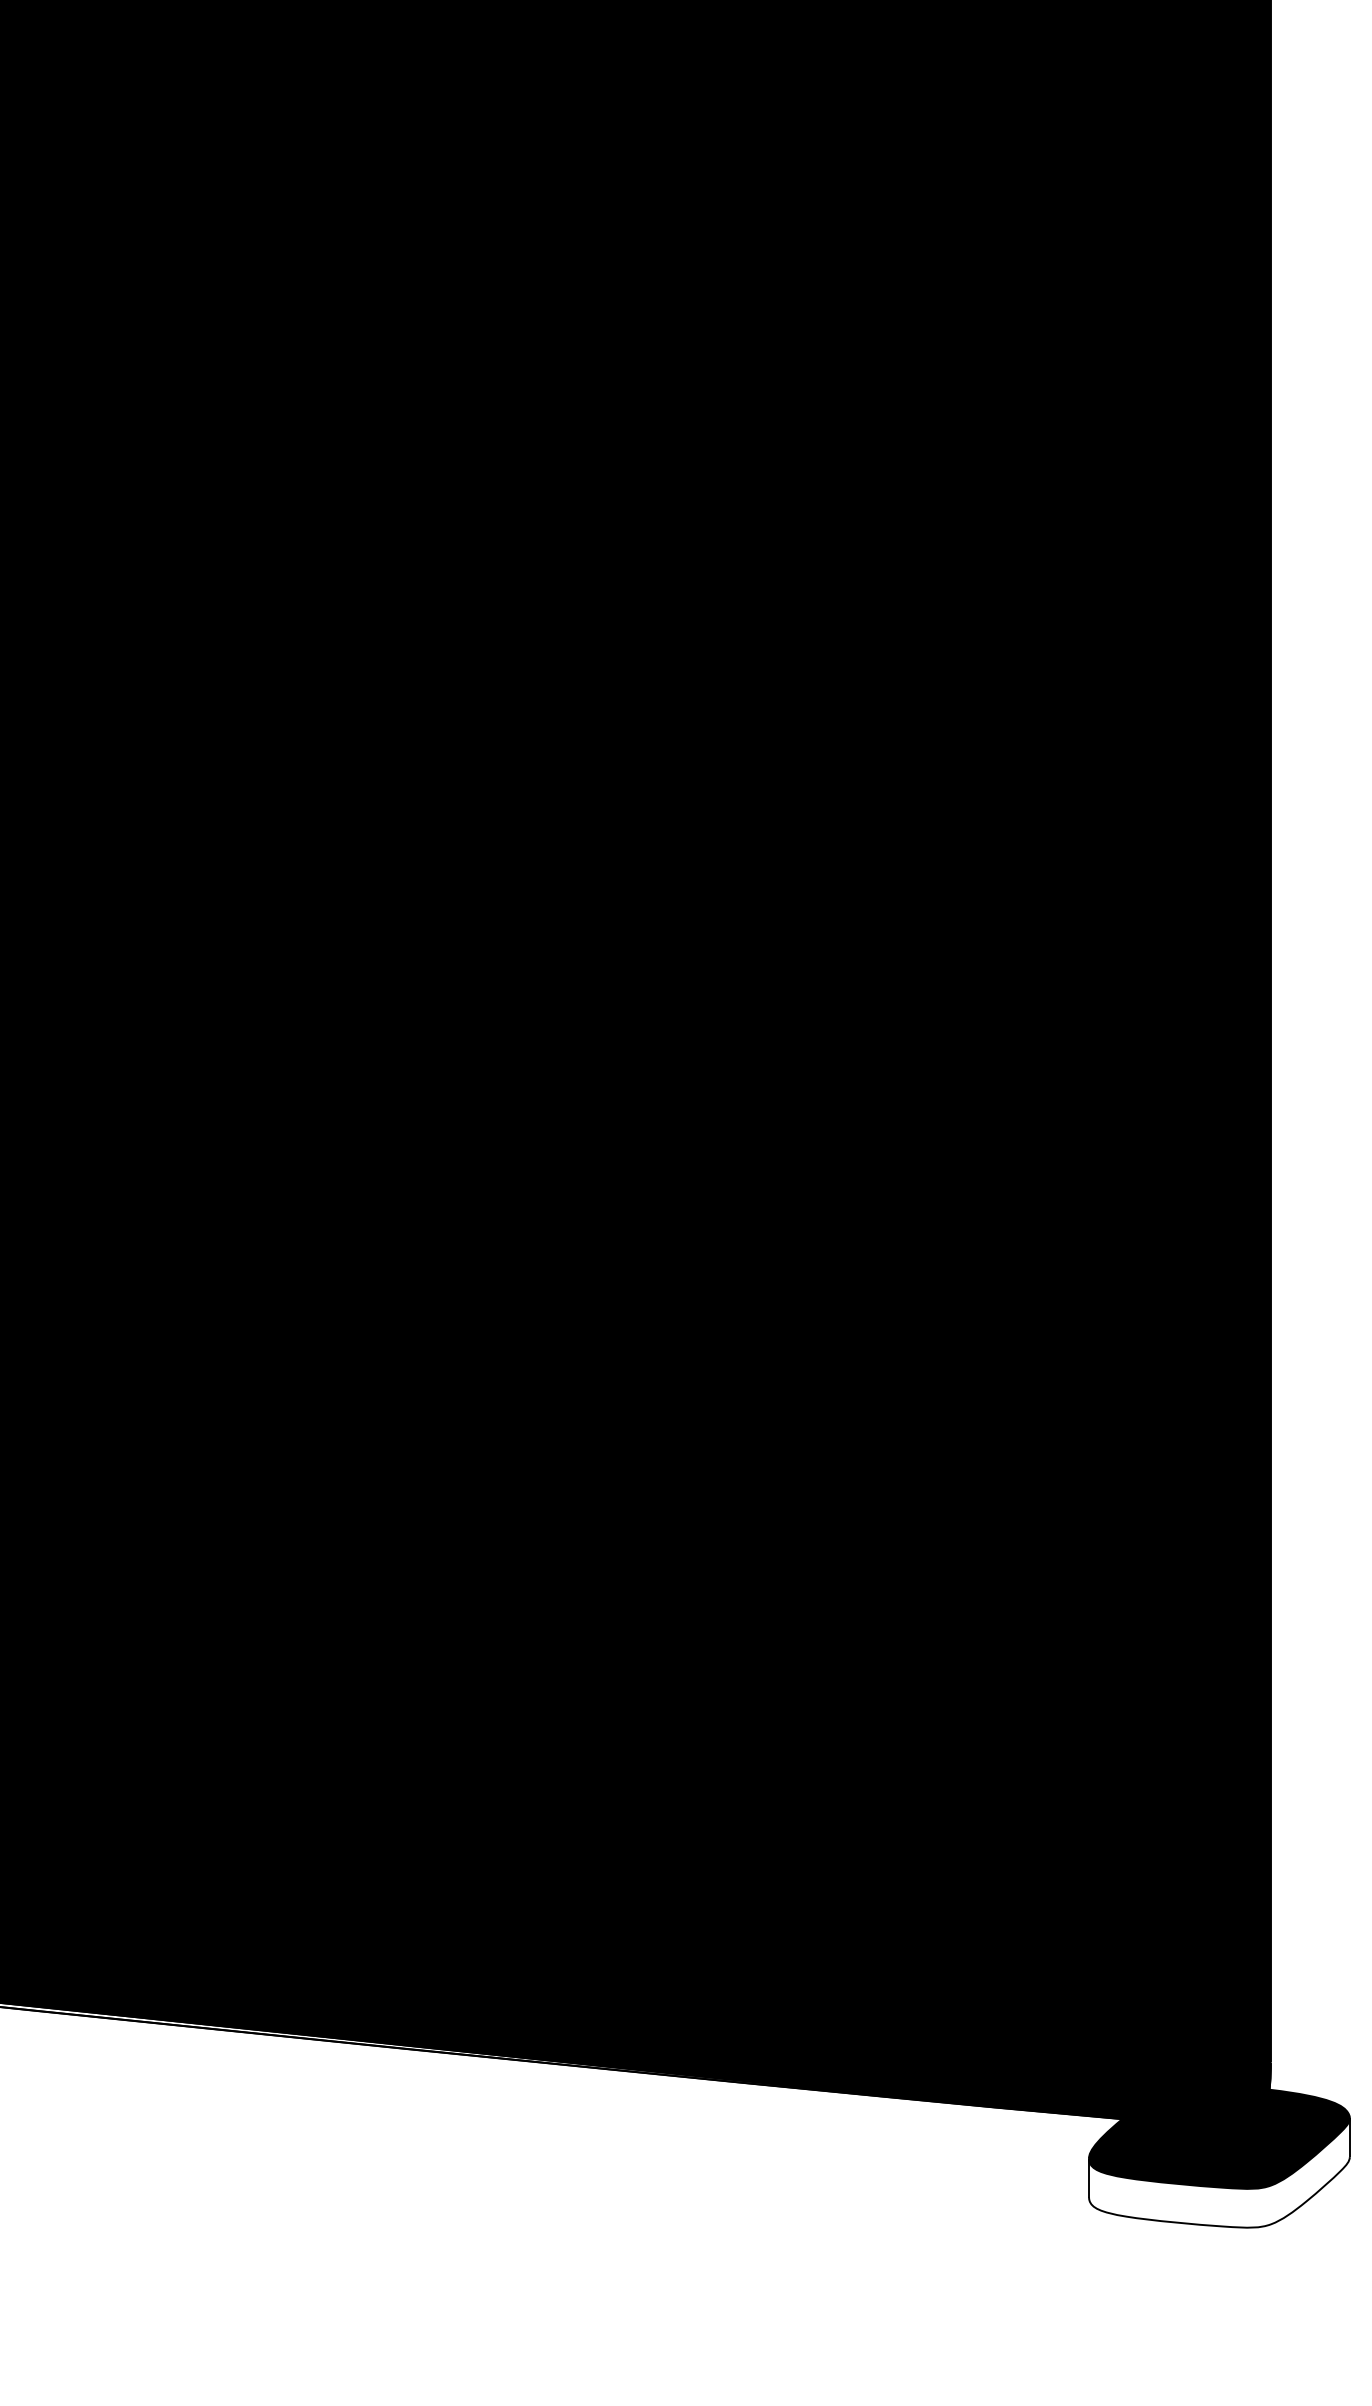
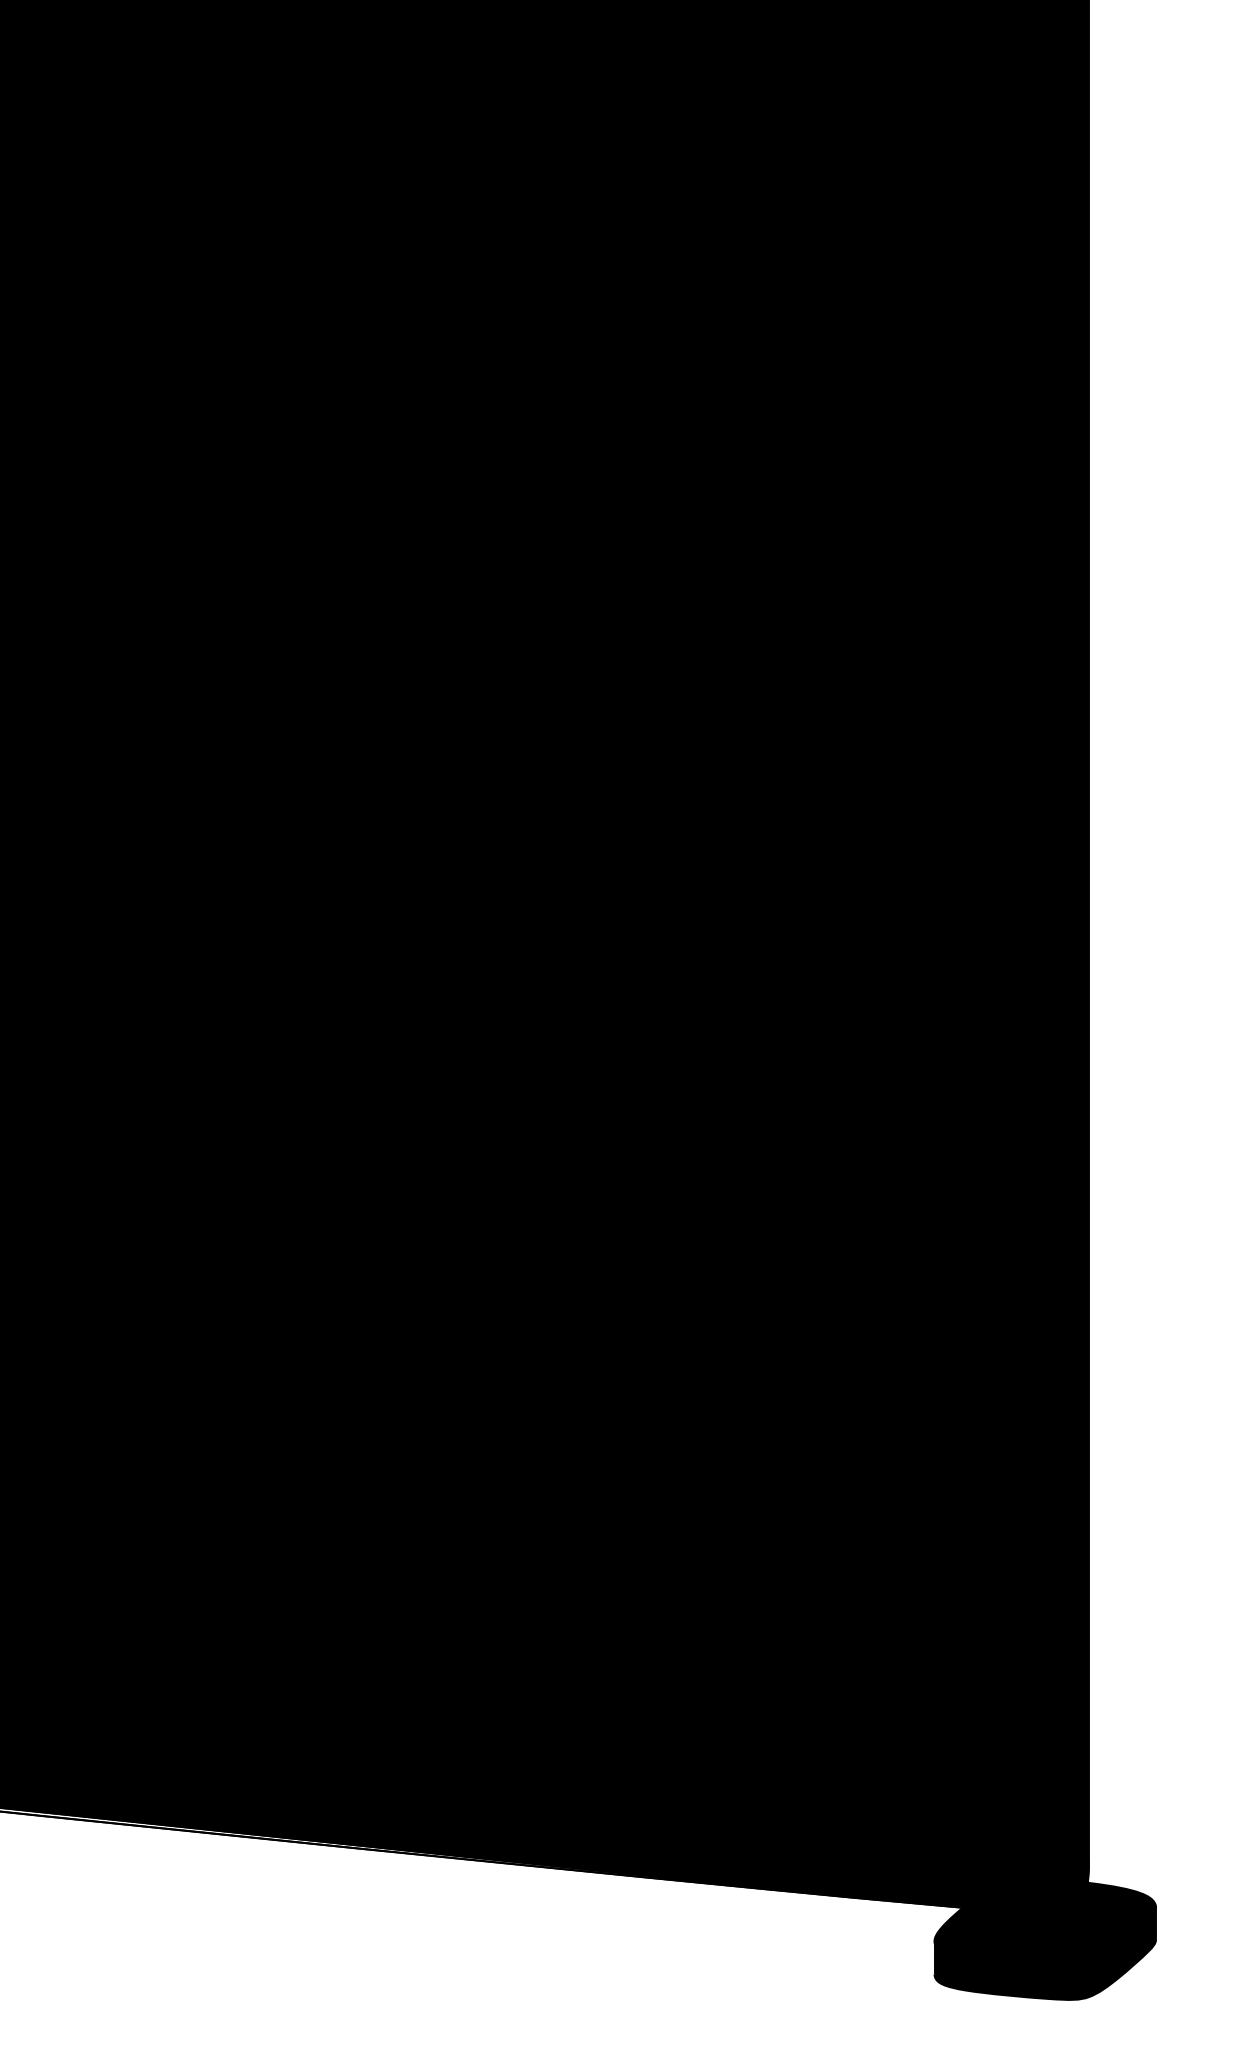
fill: (1219, 2172) -> (1045, 1953), added

